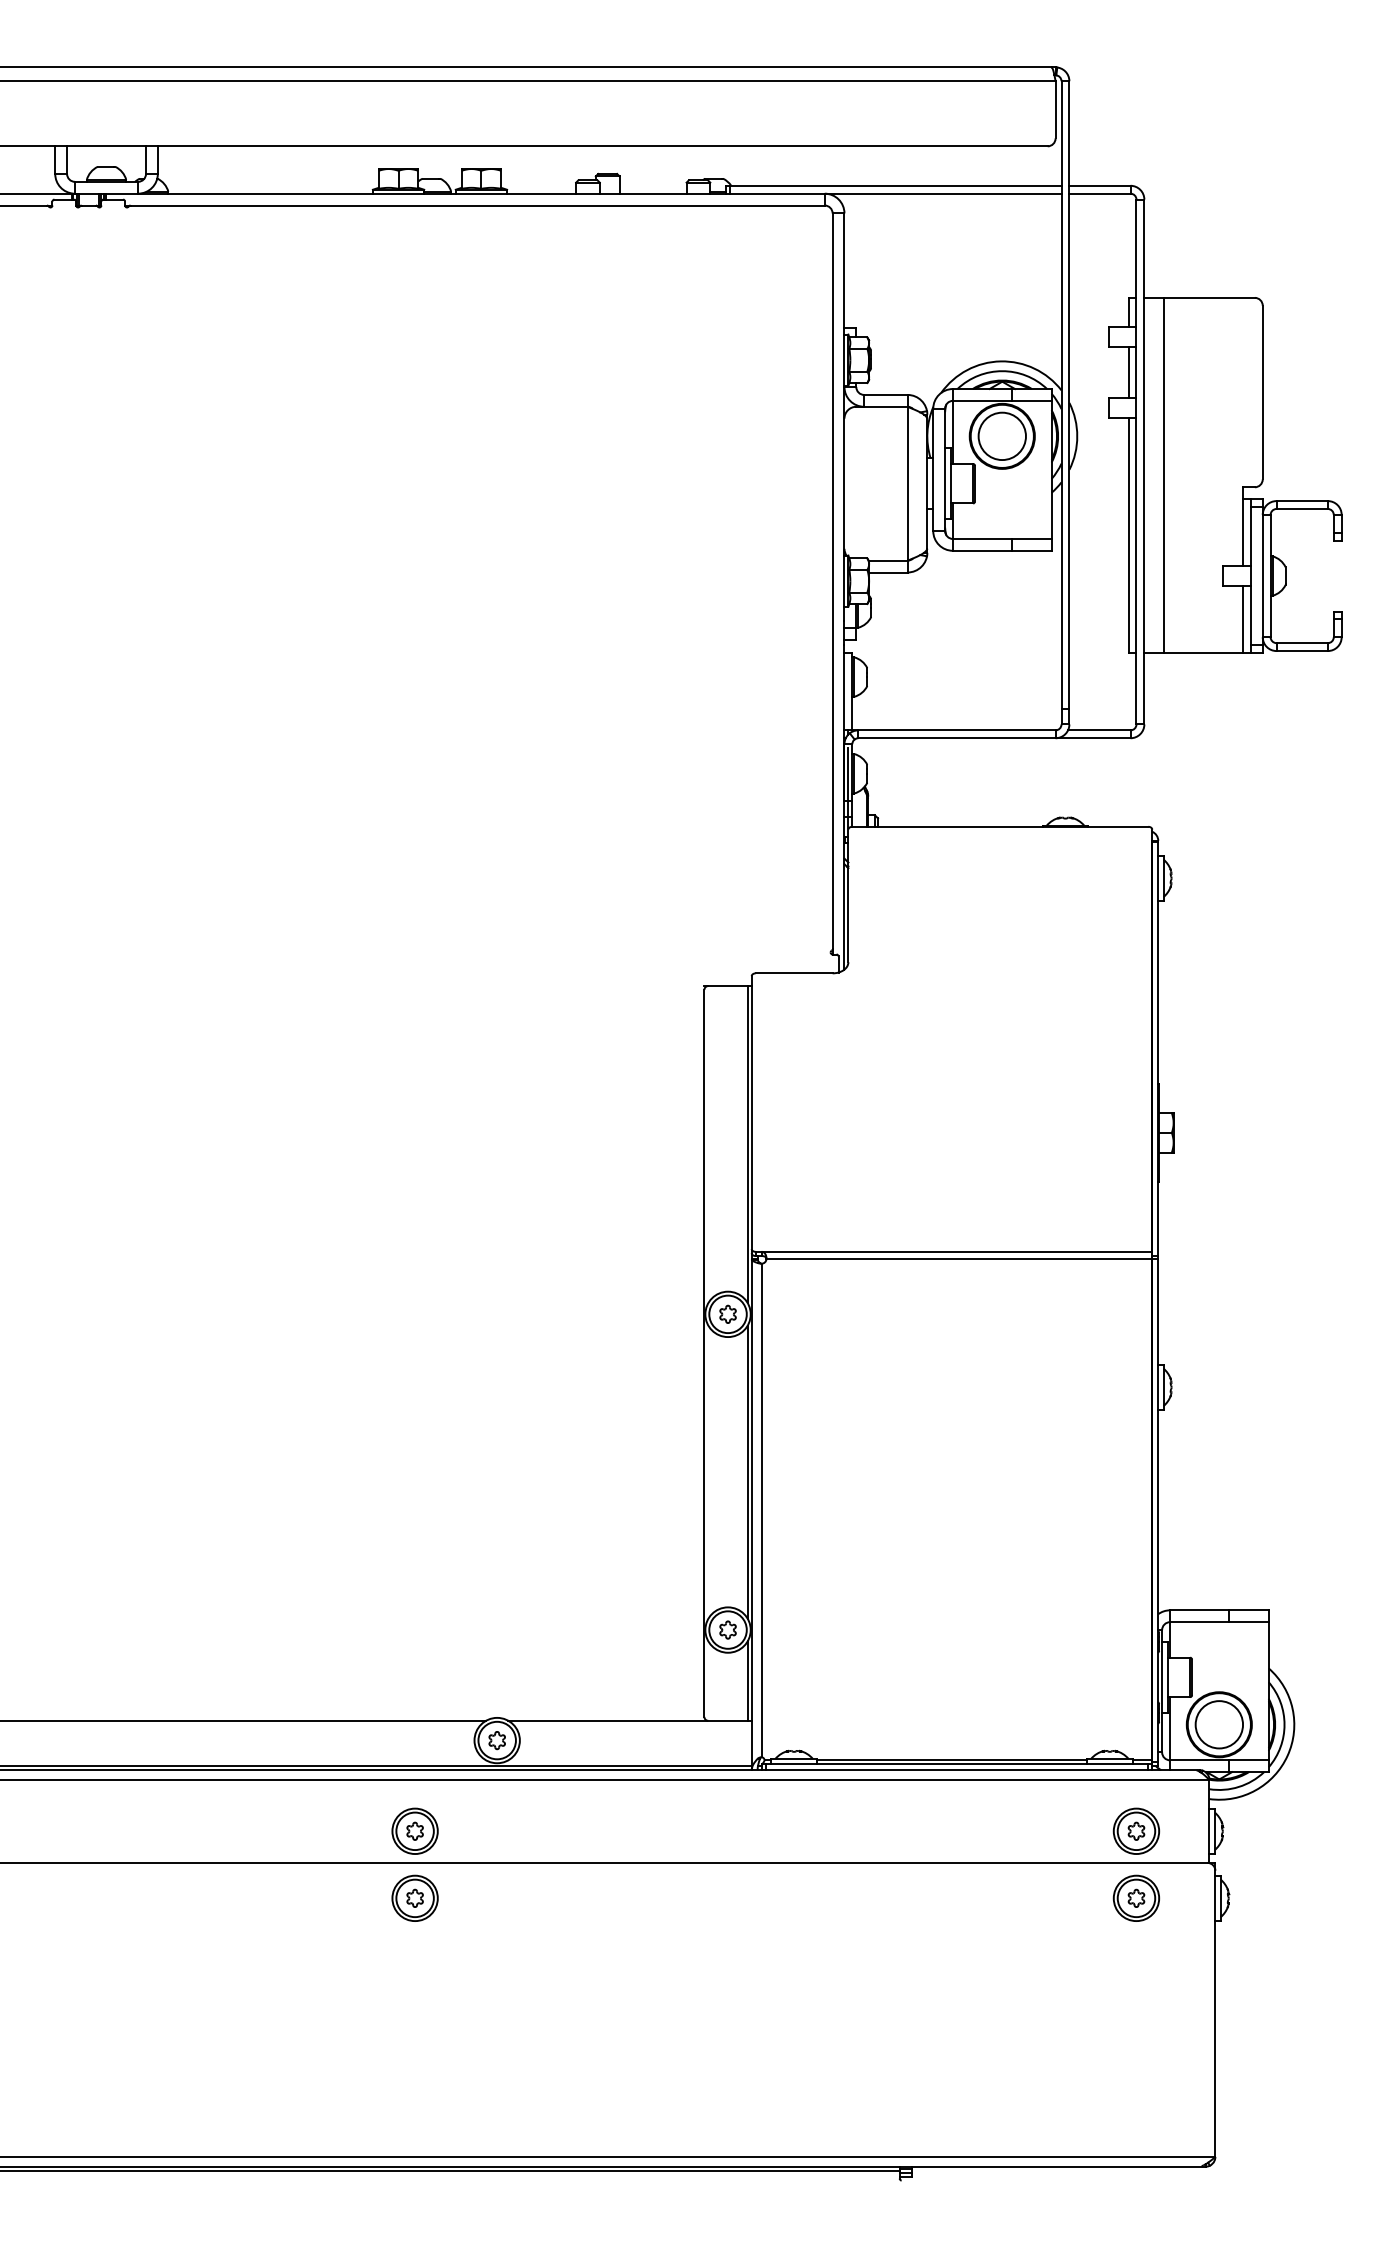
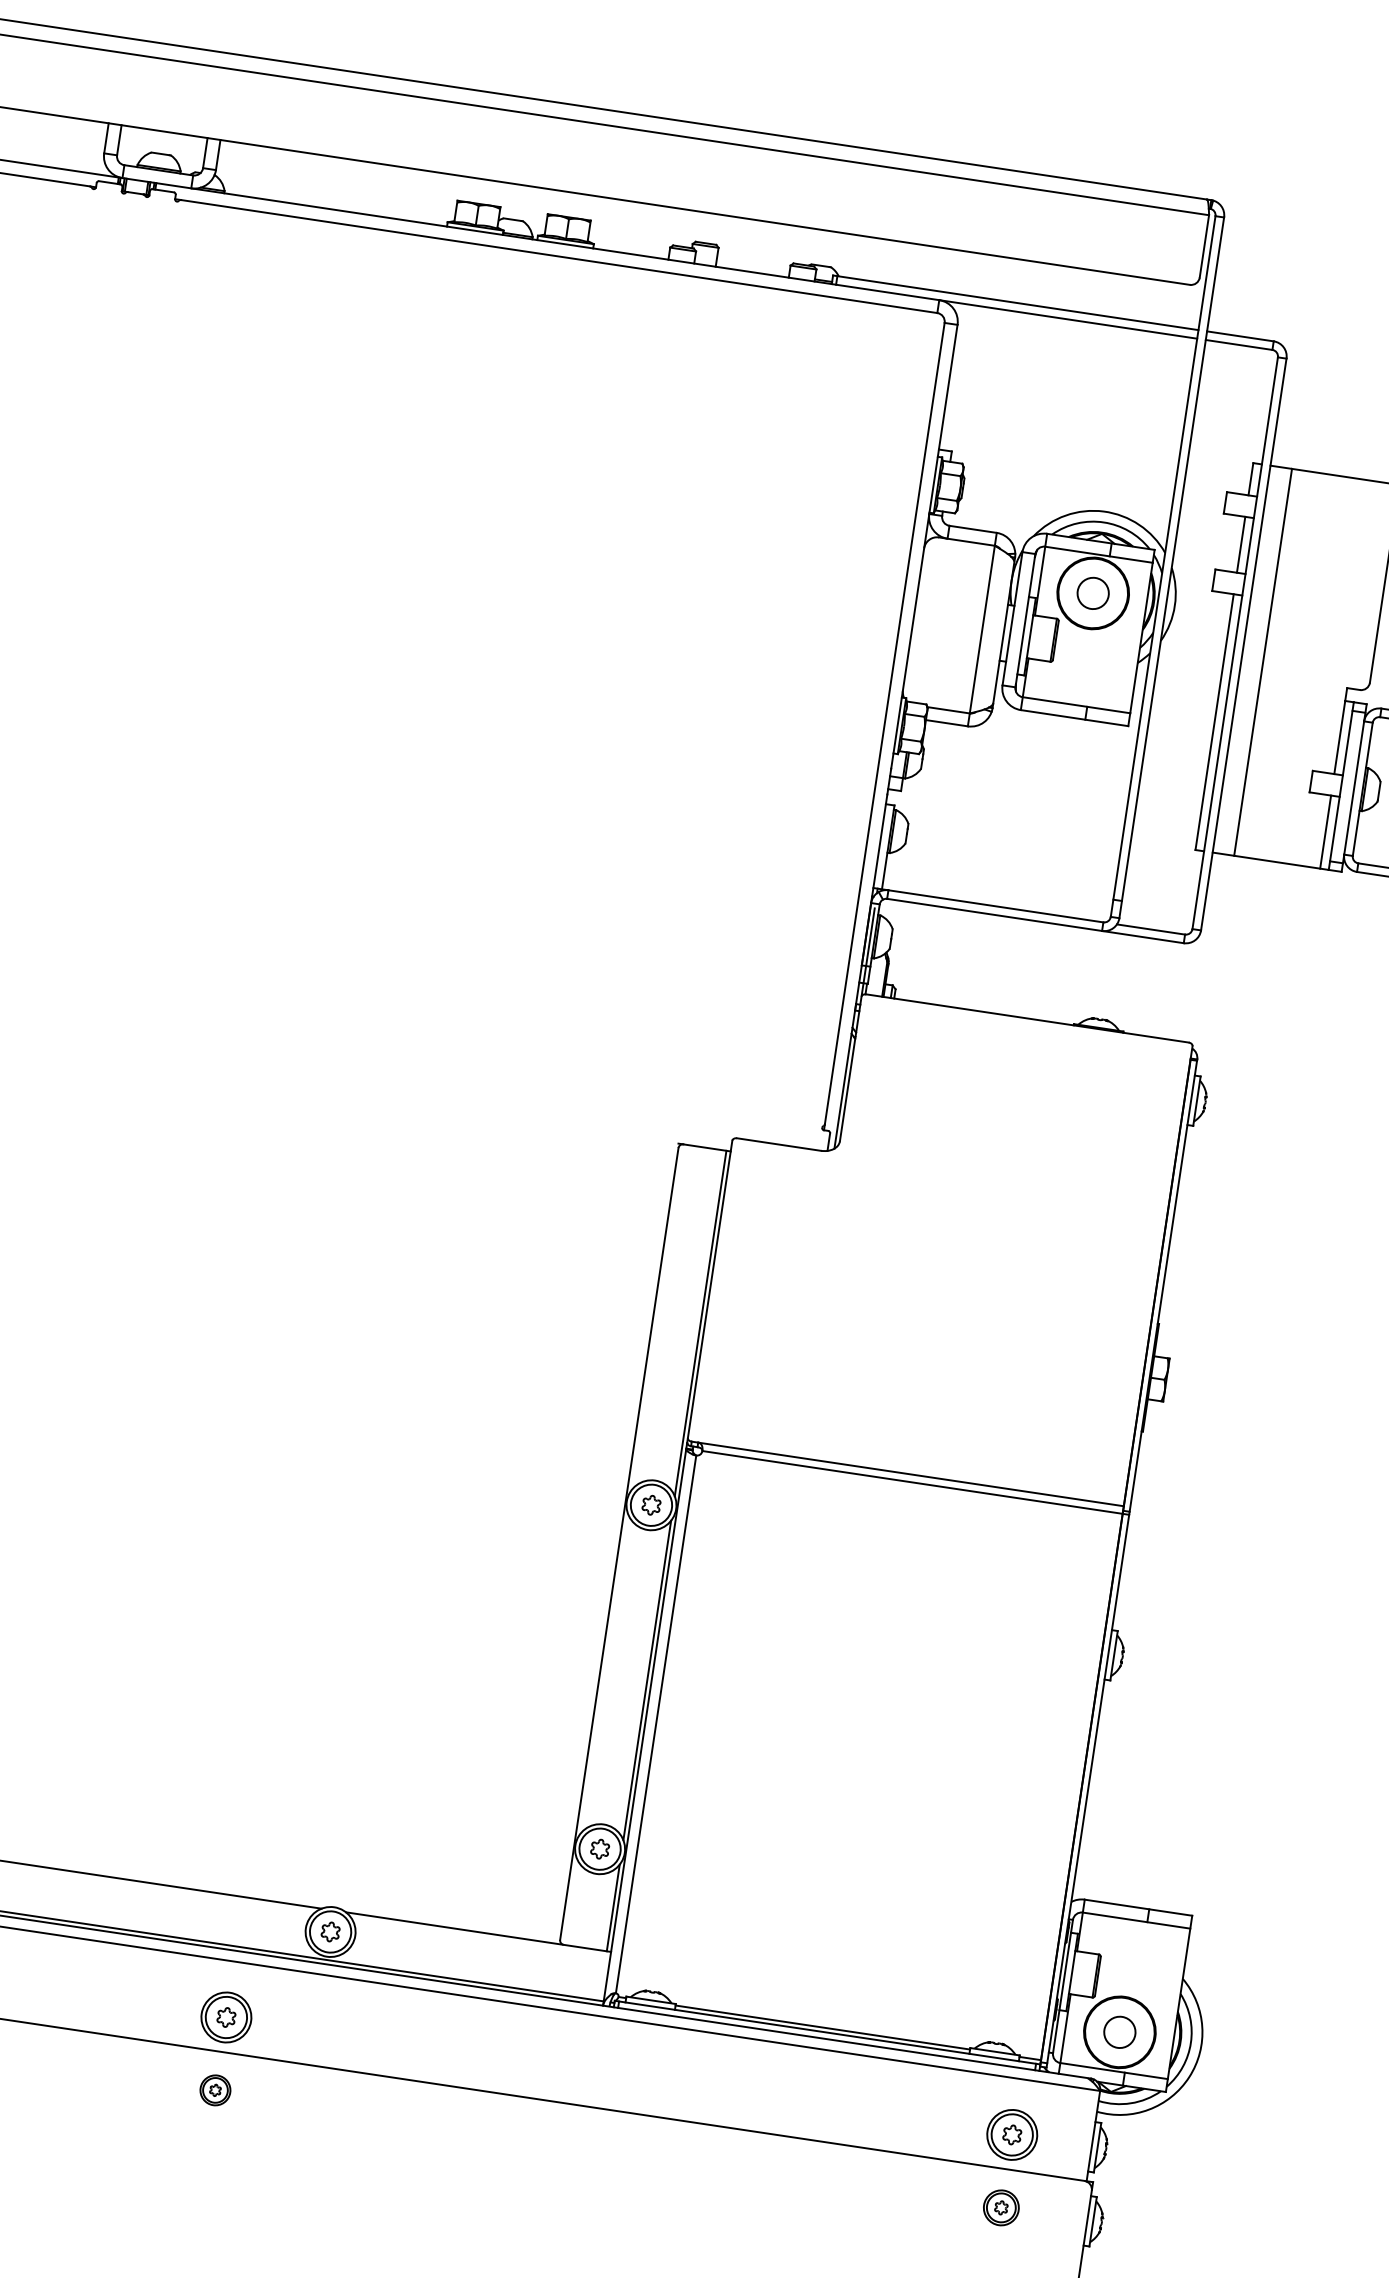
circle: (1001, 436) -> (1092, 593), size x0.6
circle: (1219, 1724) -> (1120, 2032), size x0.6
part: (414, 1897) -> (214, 2089), size x0.6
part: (1136, 1897) -> (1001, 2207), size x0.7

